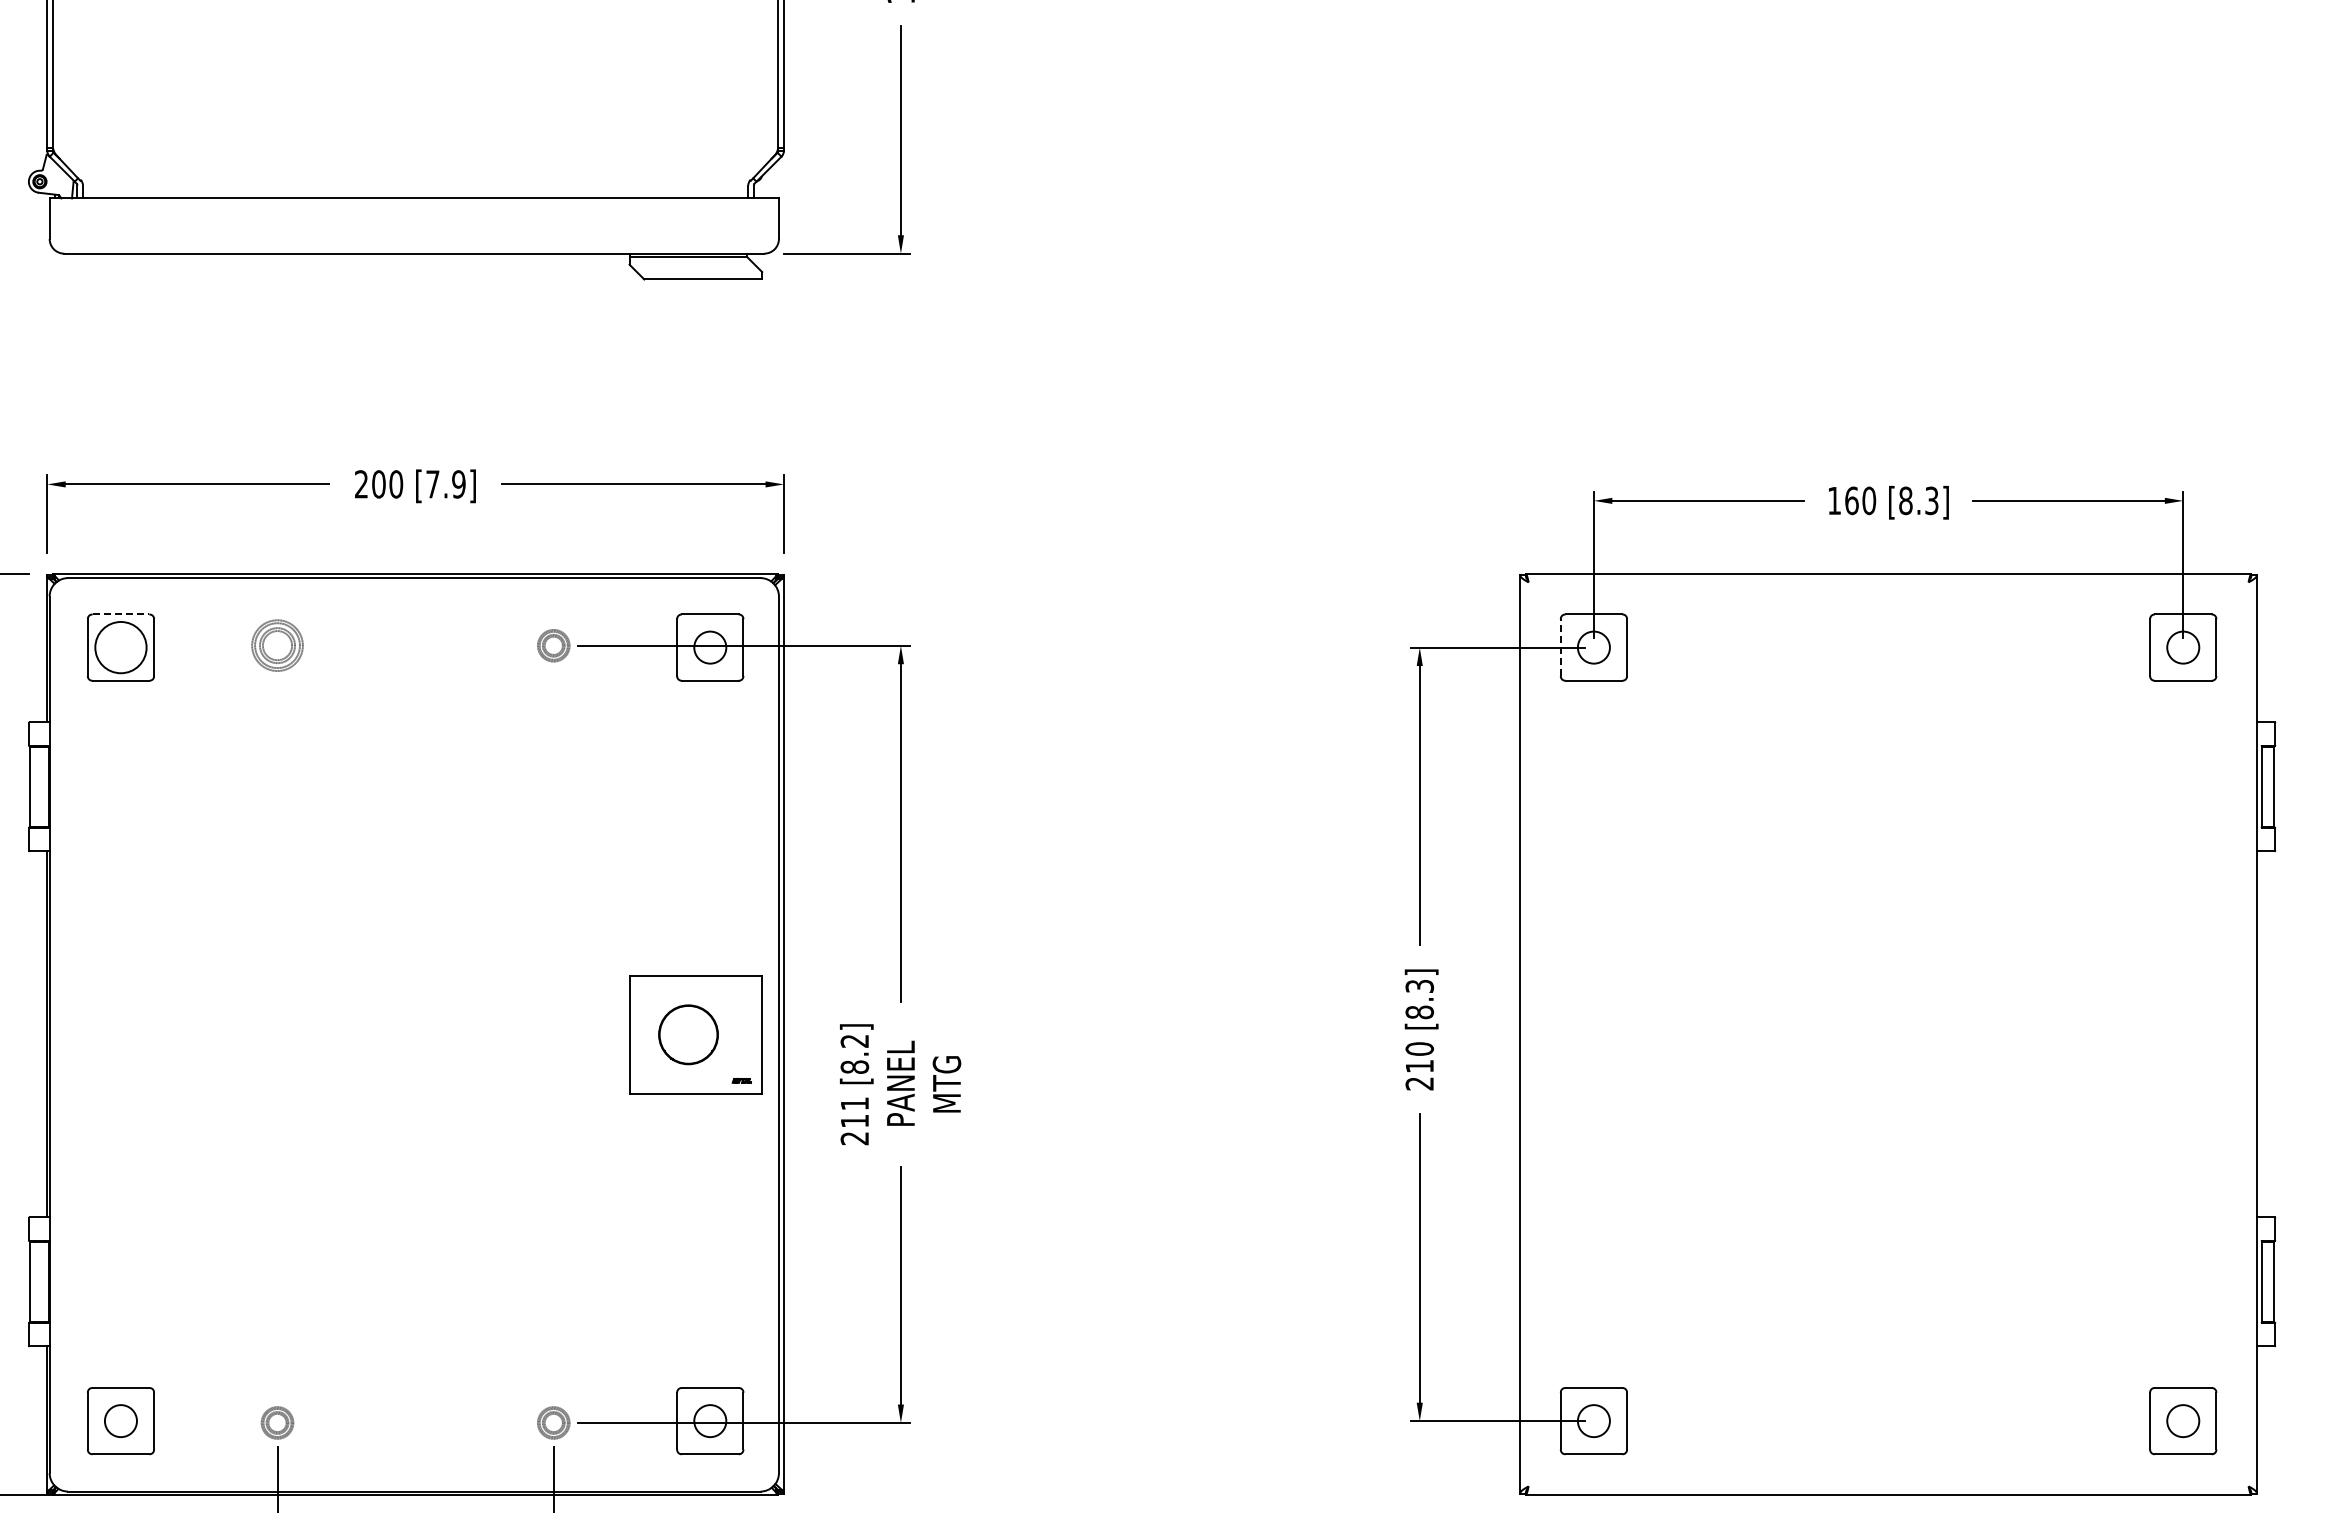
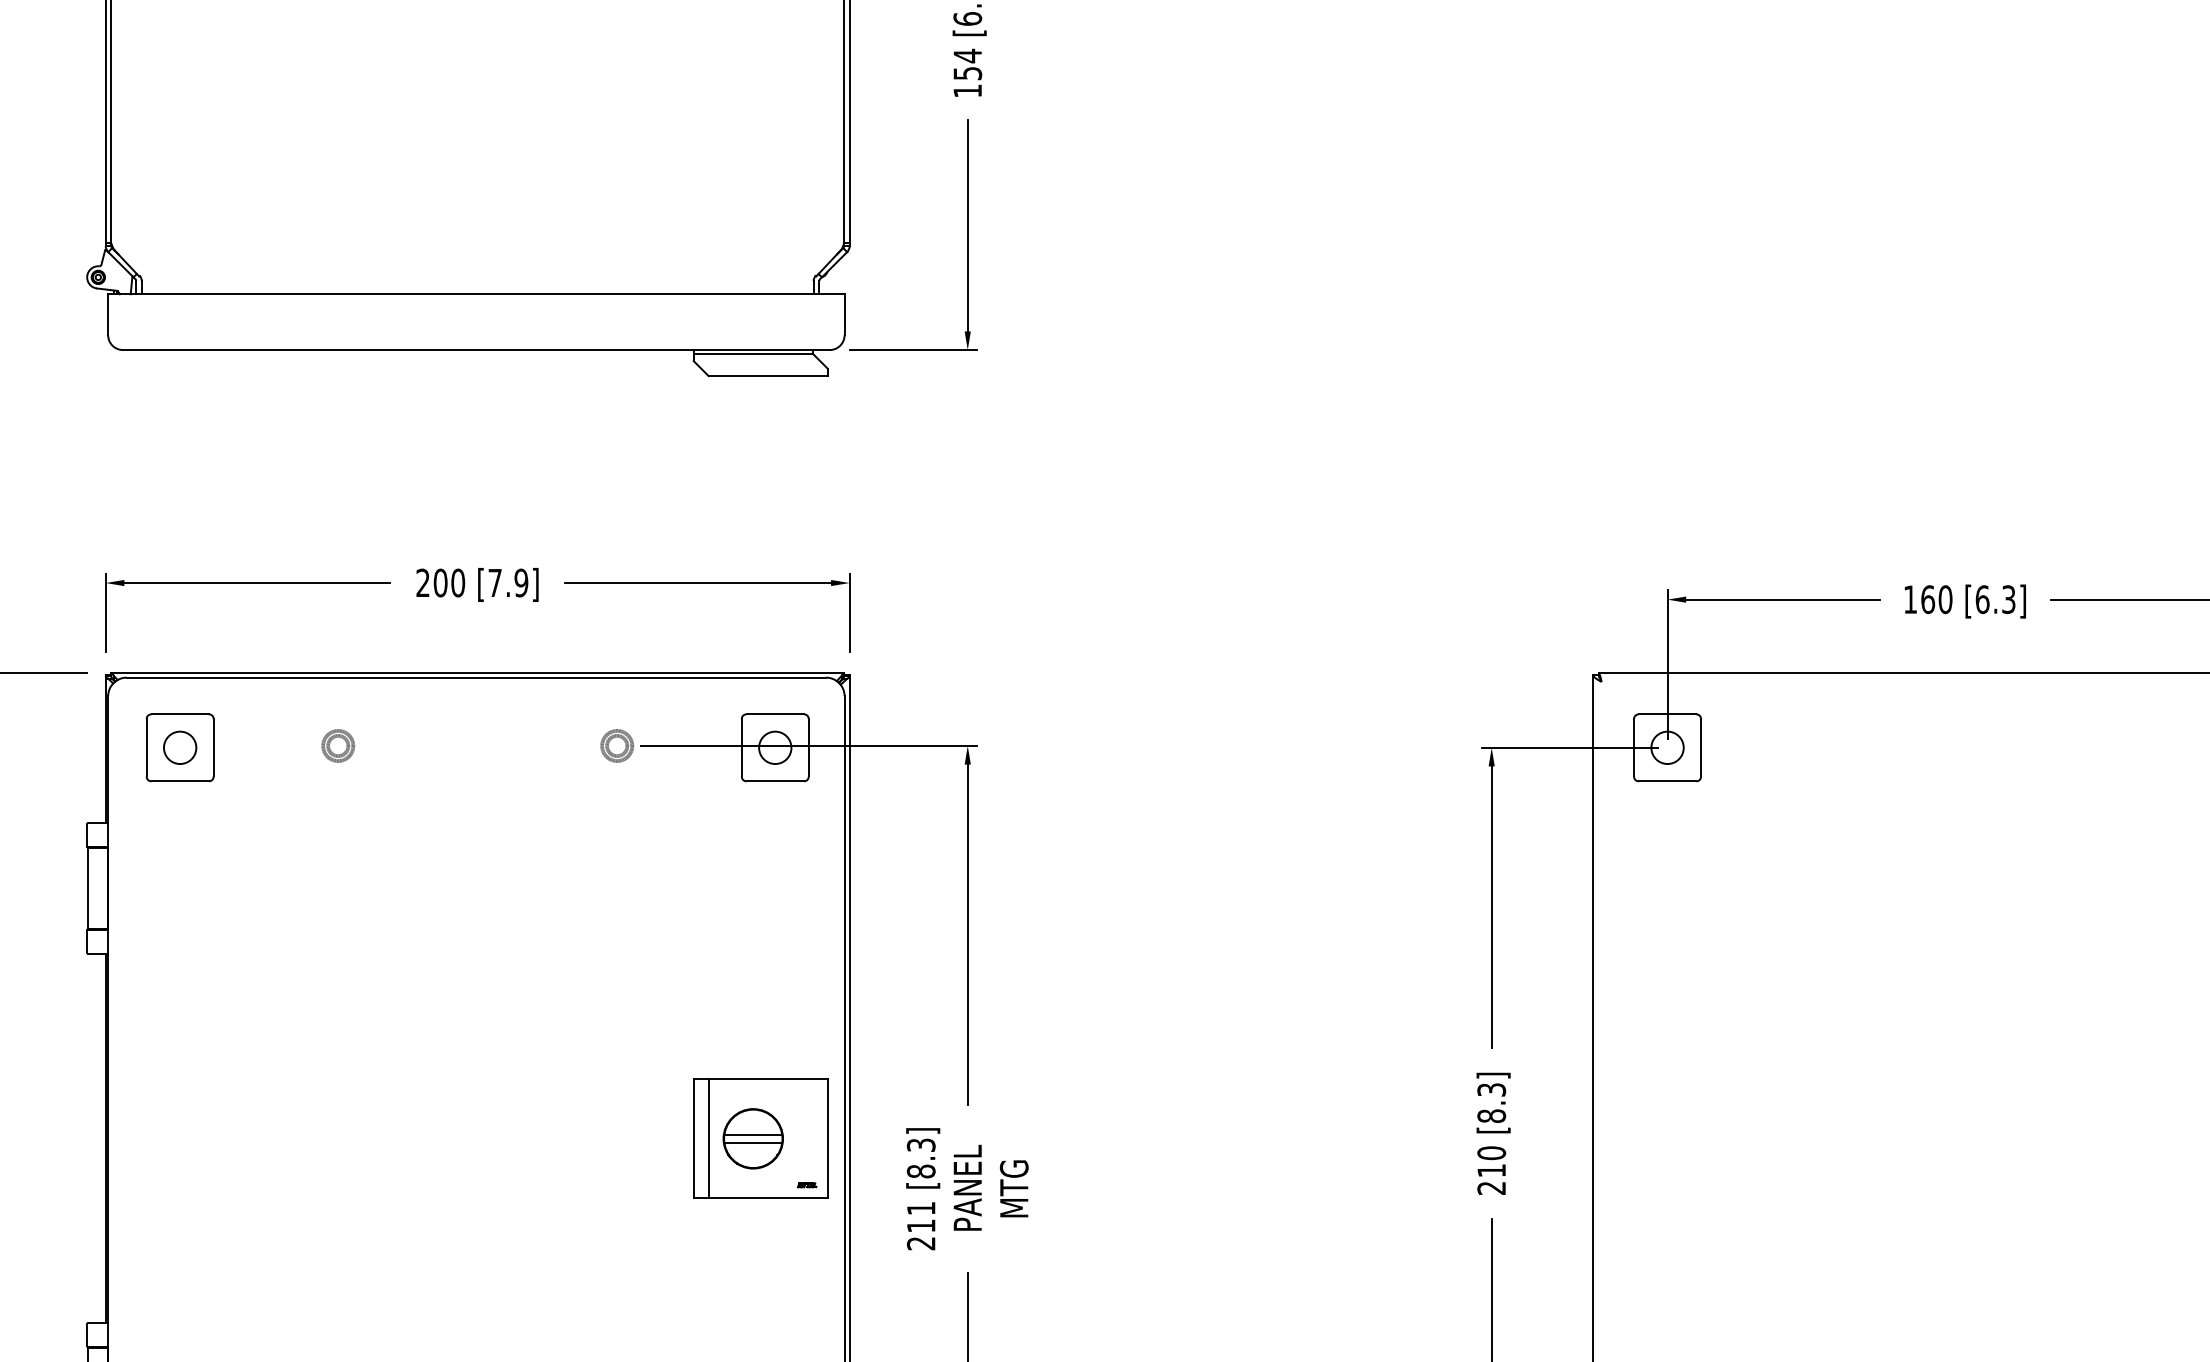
text: (1905, 500) -> (1982, 599), [8.3] -> [6.3]
line: (121, 614) -> (180, 714), dashed -> solid
part: (277, 645) -> (338, 745), size x0.62
circle: (120, 647) -> (179, 747), size x0.62
line: (1560, 647) -> (1633, 747), dashed -> solid
line: (688, 1031) -> (753, 1135), added
line: (644, 1034) -> (708, 1138), added
line: (688, 1038) -> (753, 1142), added
text: (855, 1040) -> (921, 1144), [8.2] -> [8.3]

